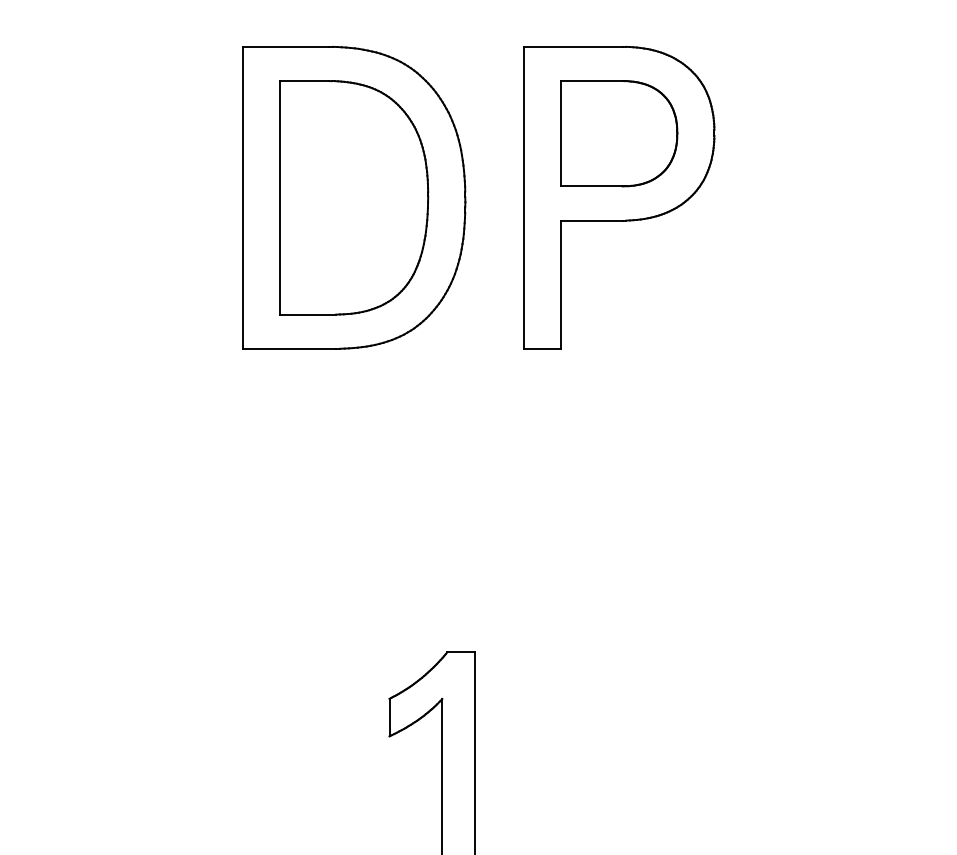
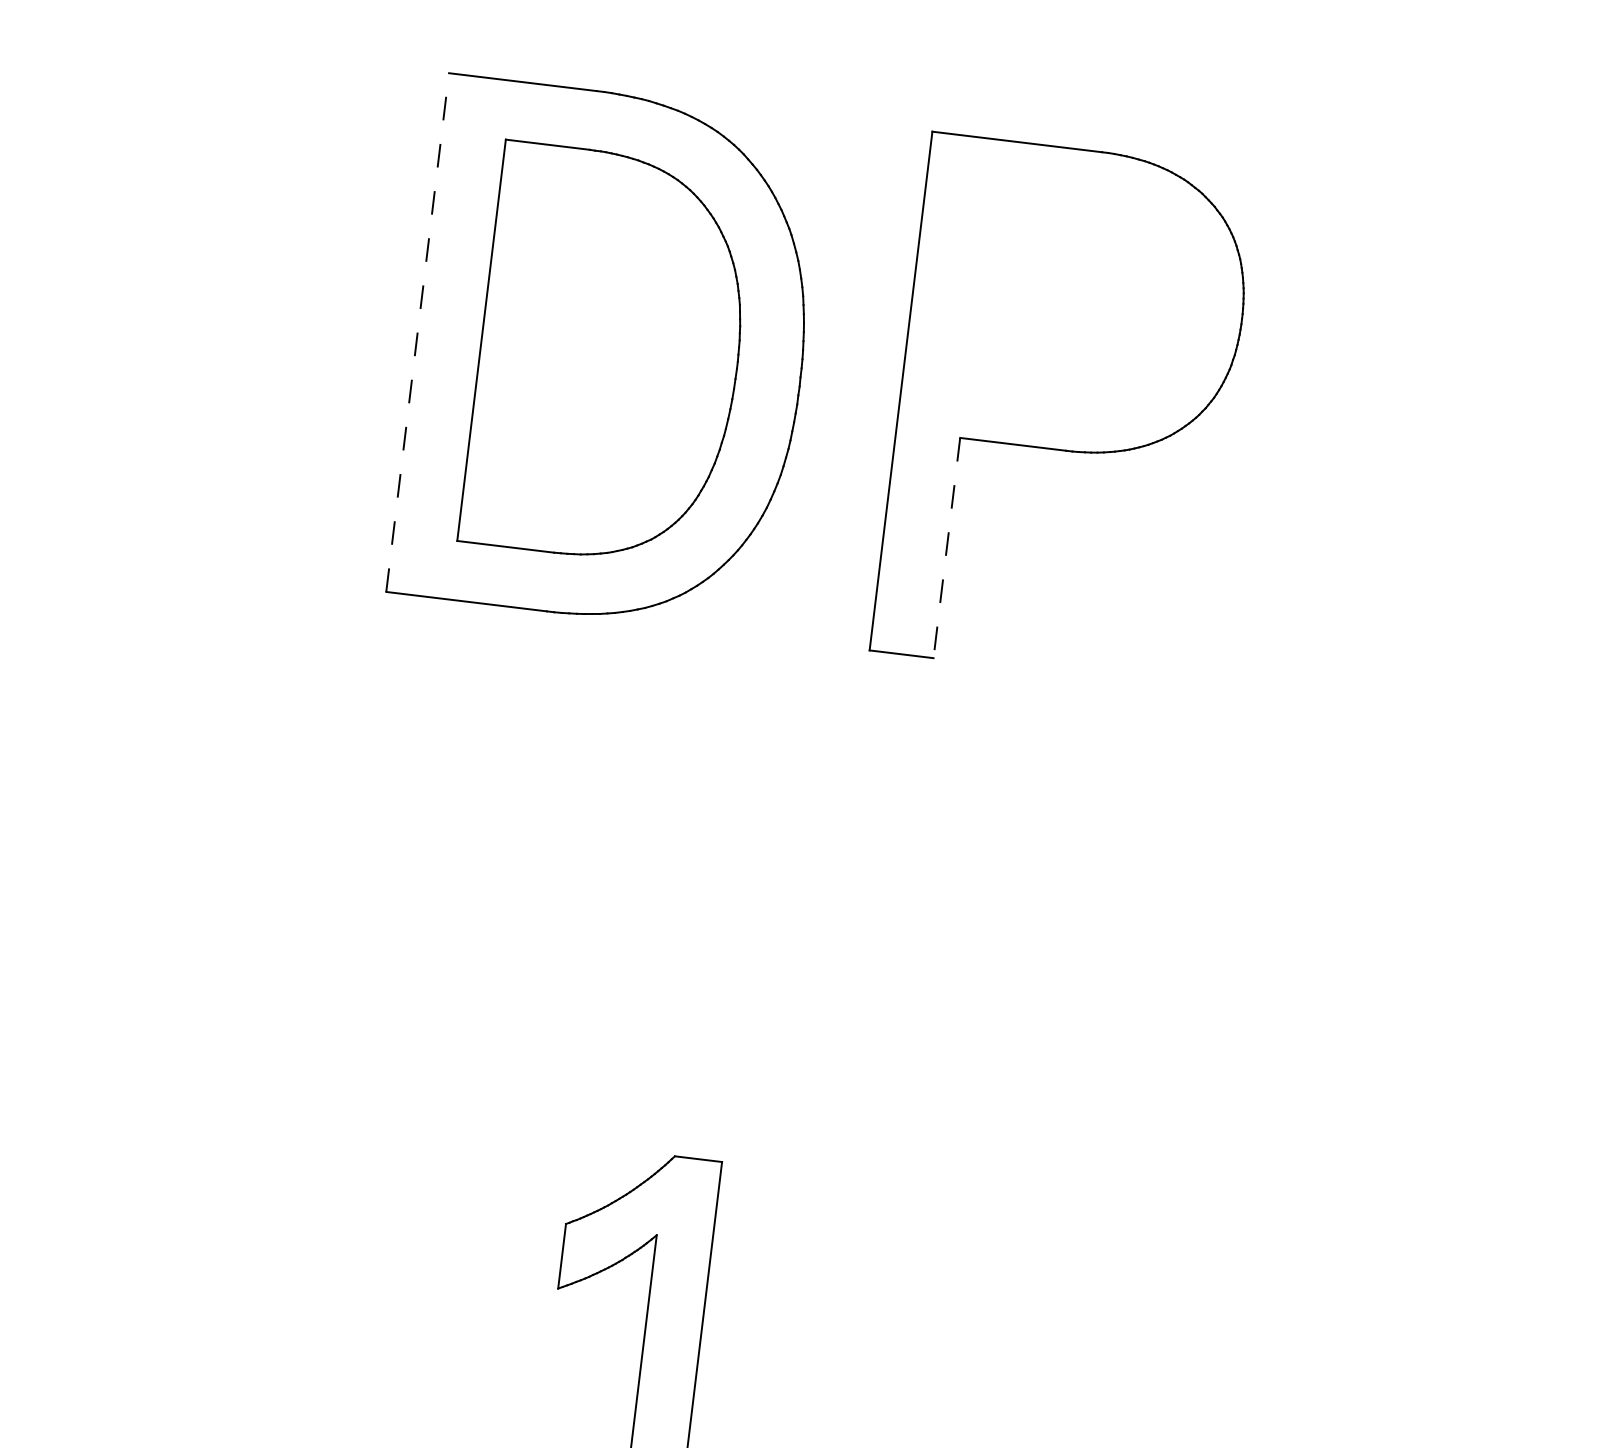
part: (619, 133) -> (1078, 300), removed
line: (242, 197) -> (417, 332), solid -> dashed
line: (561, 285) -> (947, 549), solid -> dashed

